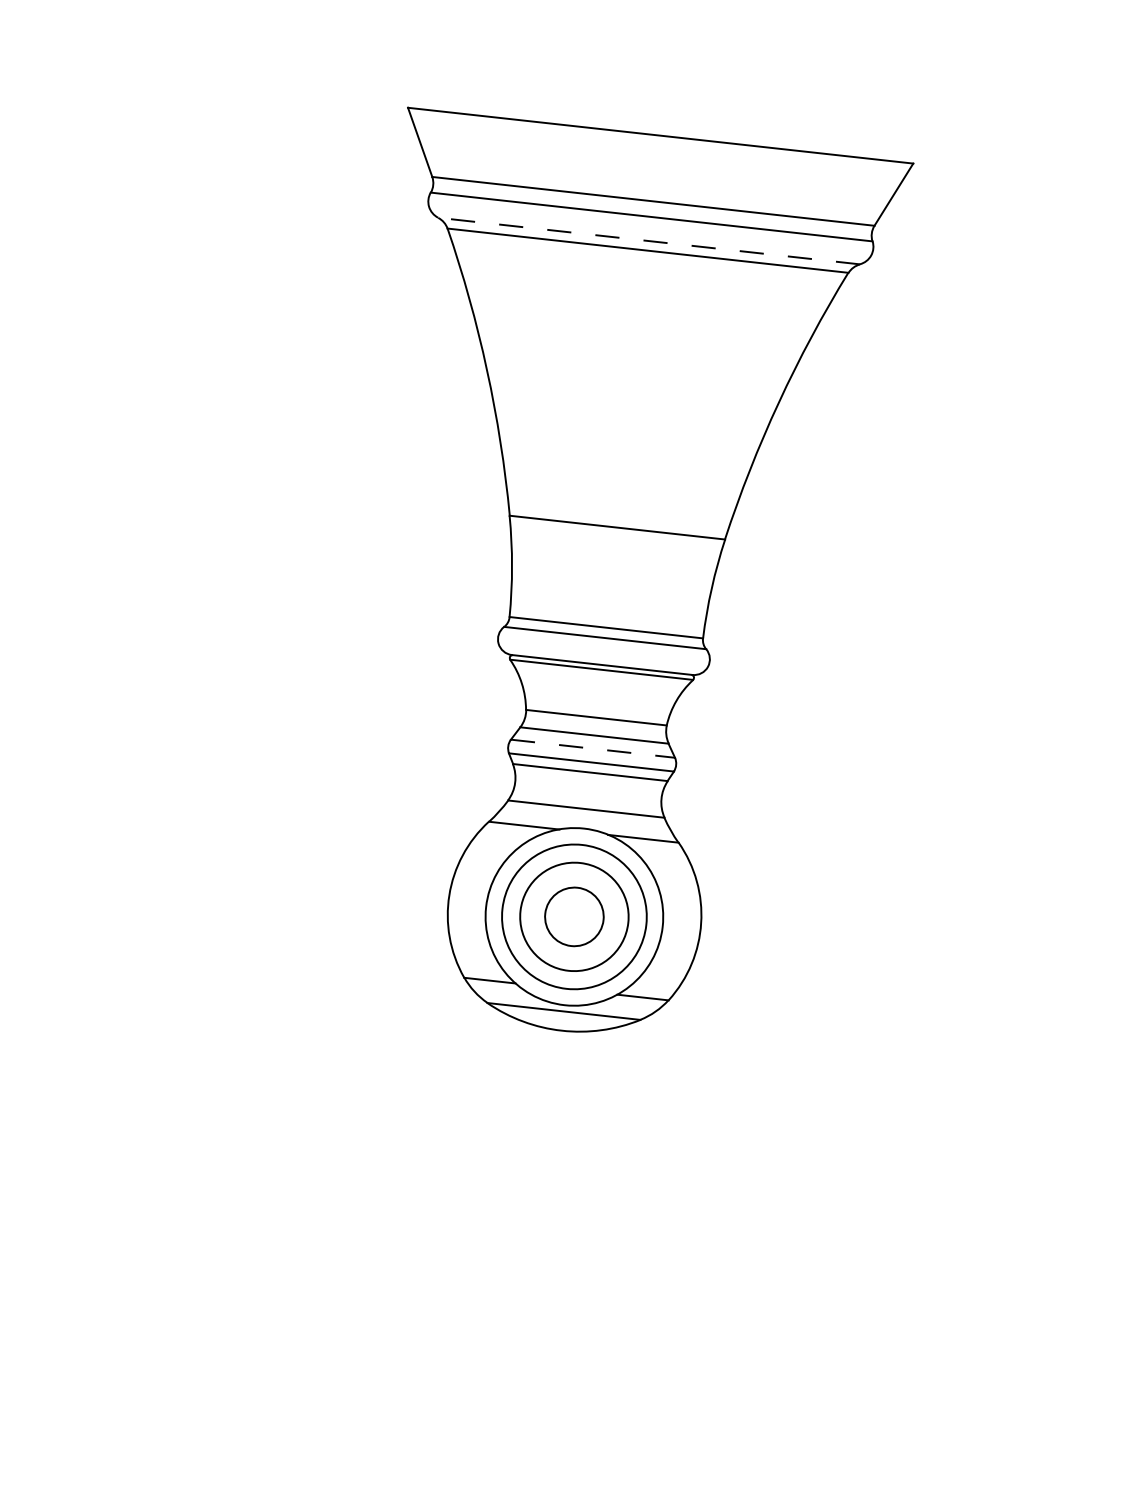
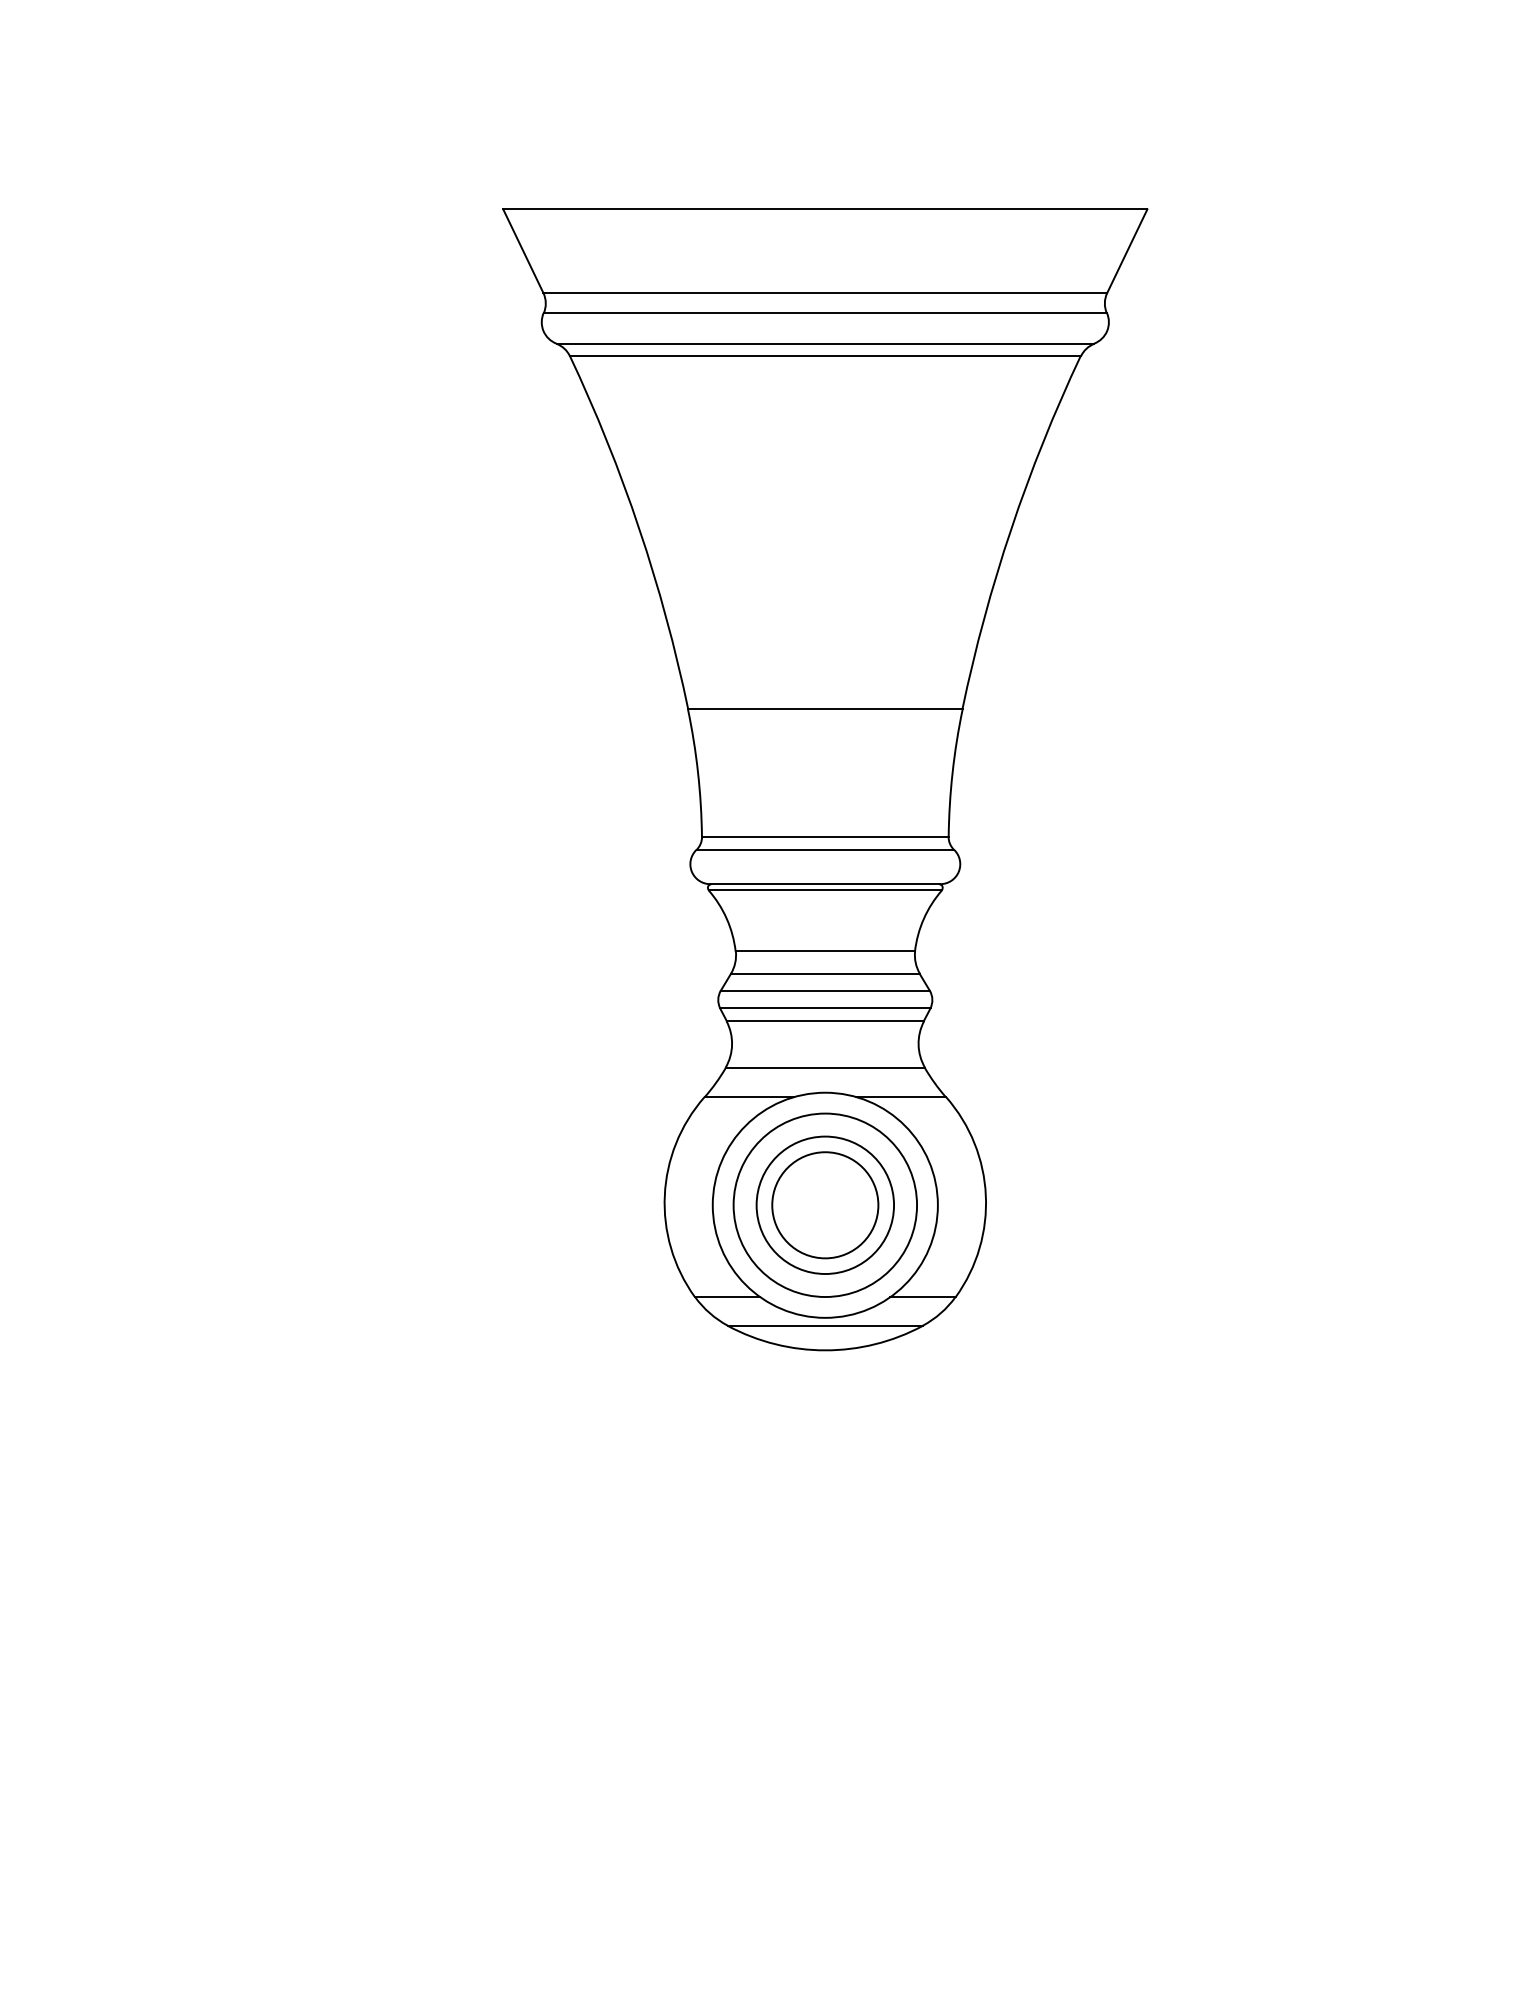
line: (649, 240) -> (825, 343), dashed -> solid
line: (593, 748) -> (825, 990), dashed -> solid
circle: (574, 917) -> (825, 1205), size x1.43

